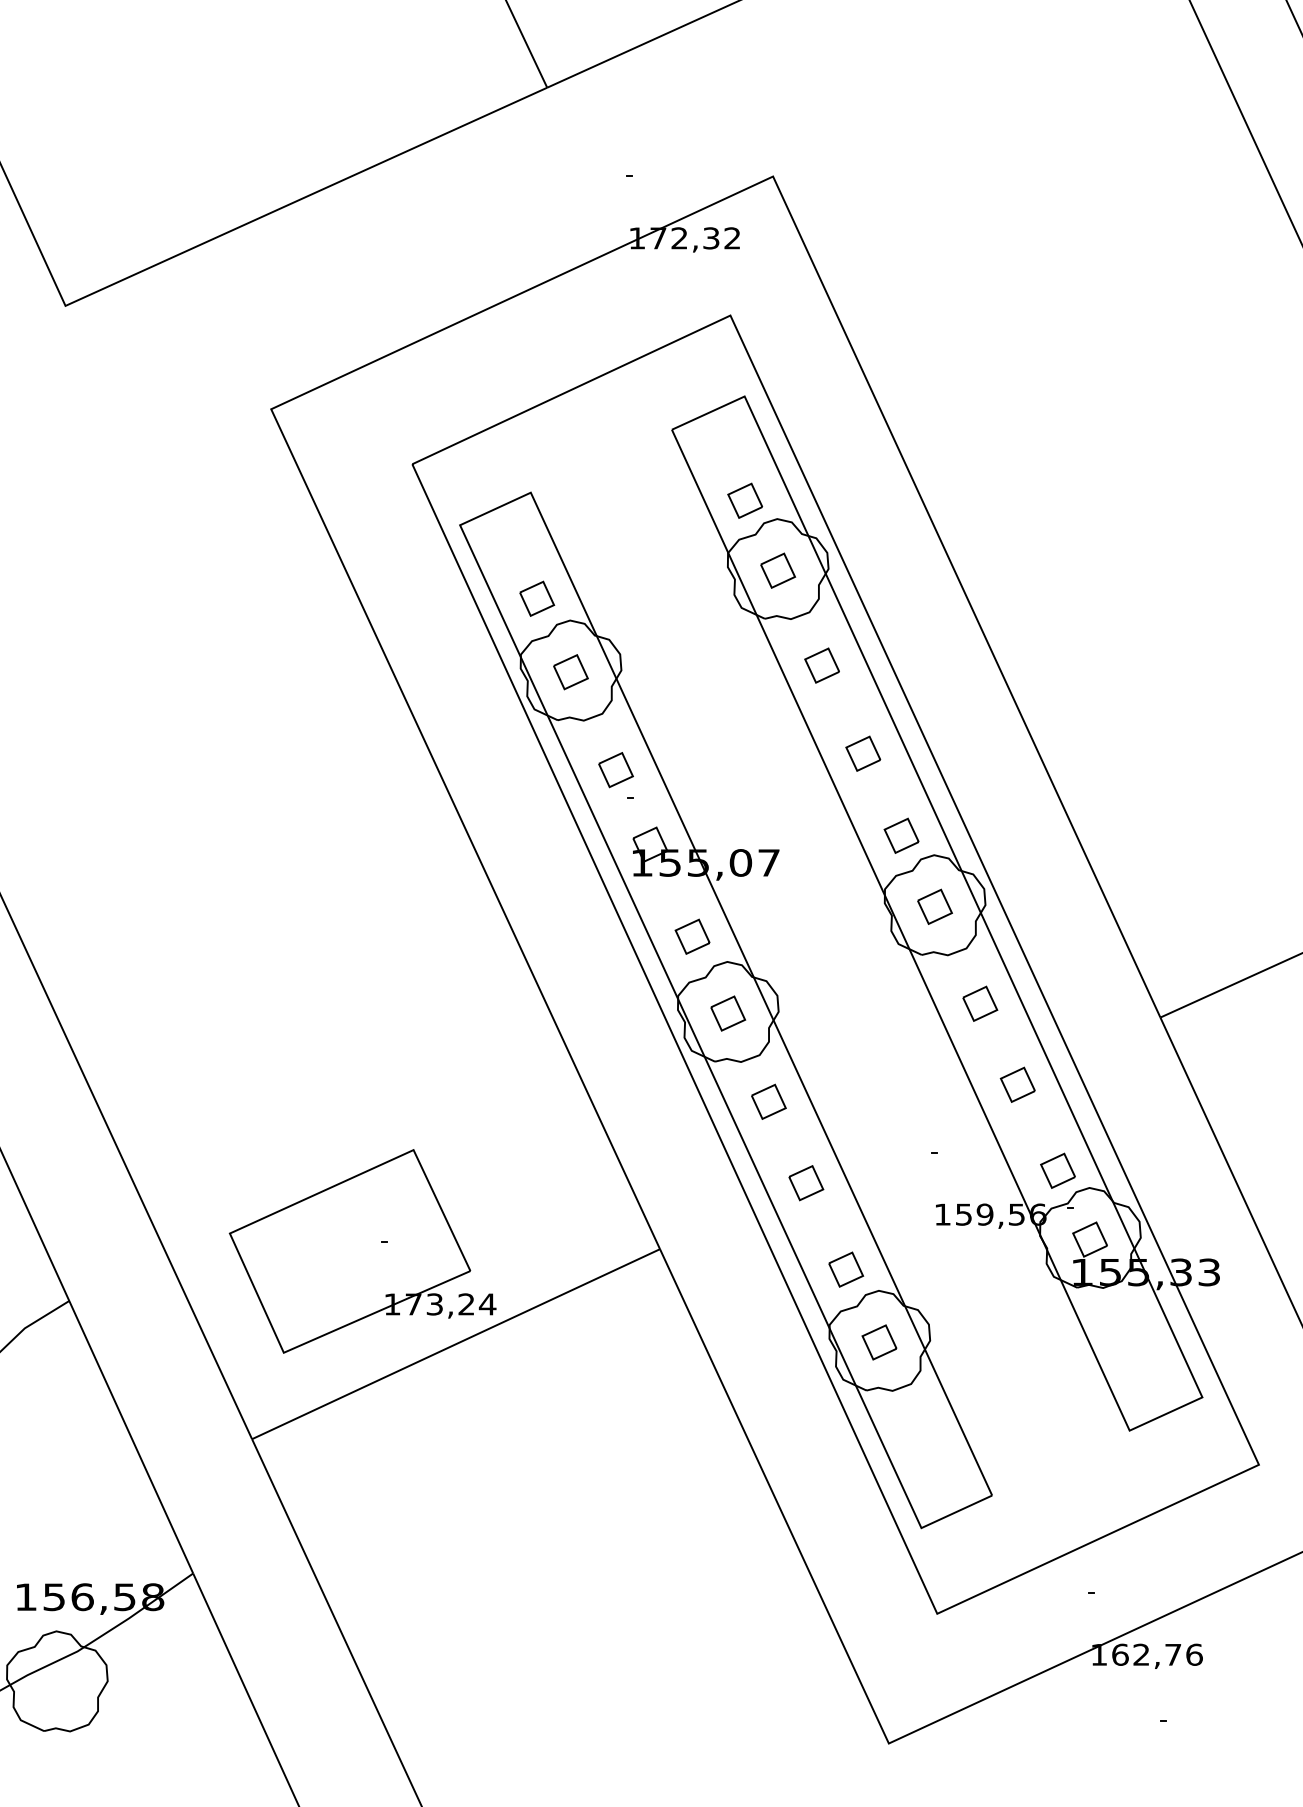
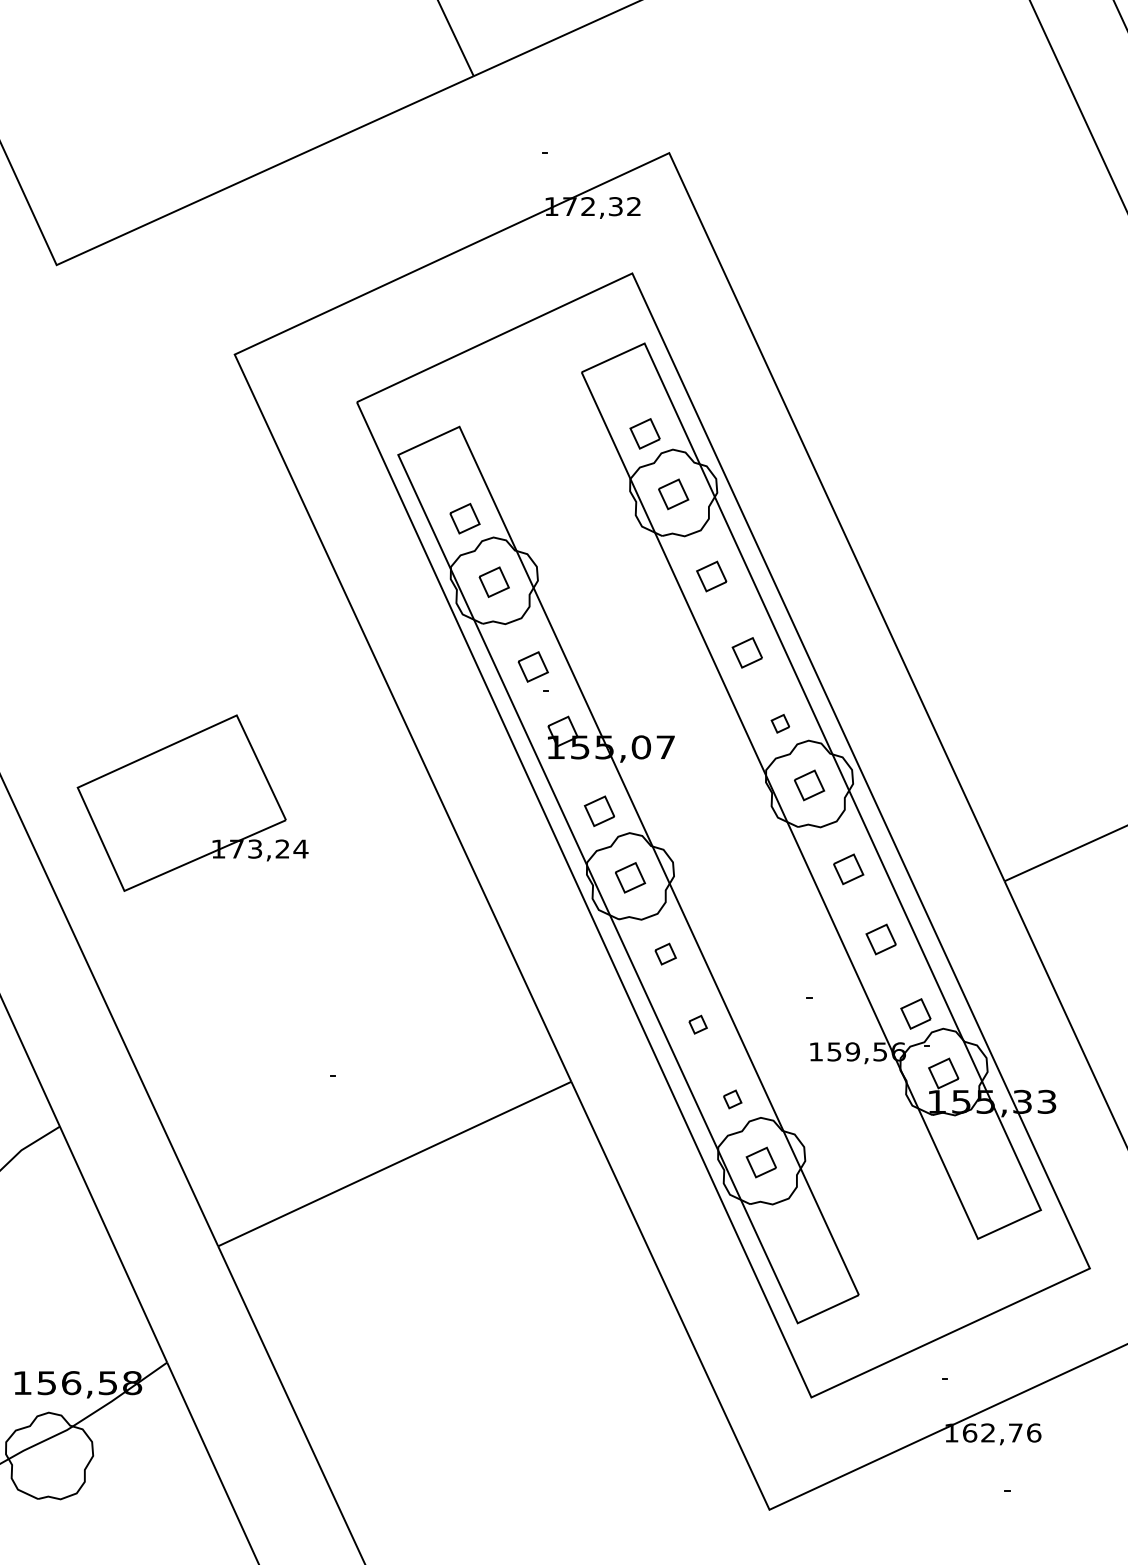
part: (901, 835) -> (780, 723), size x0.6
part: (768, 1101) -> (665, 953), size x0.7
part: (806, 1183) -> (698, 1024), size x0.6
part: (362, 1251) -> (192, 803), moved
part: (846, 1269) -> (732, 1099), size x0.6

